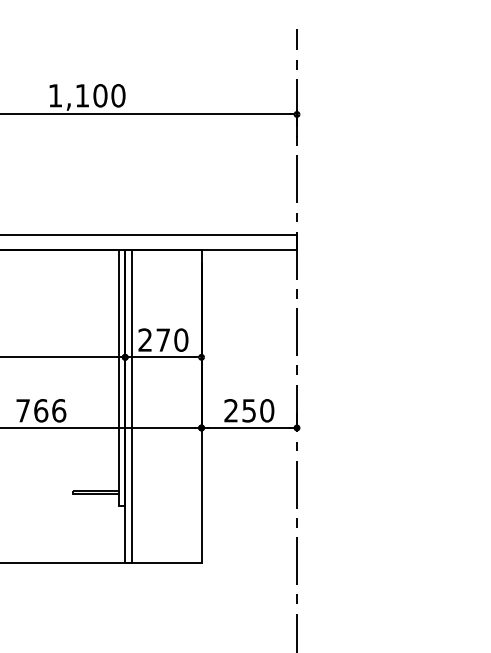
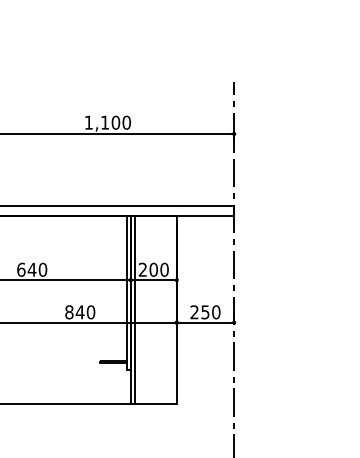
text: (162, 339) -> (153, 269), 270 -> 200
text: (41, 411) -> (80, 312), 766 -> 840

